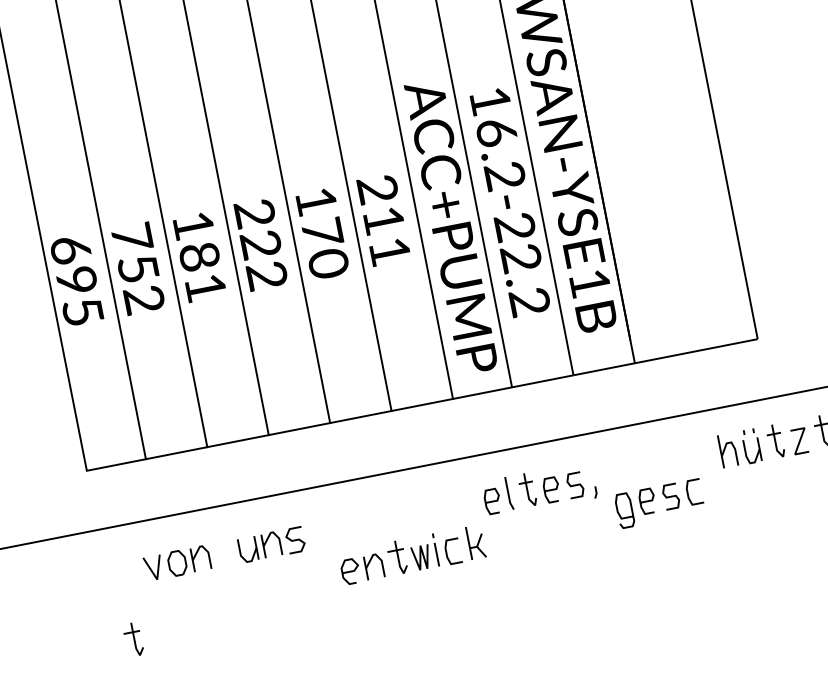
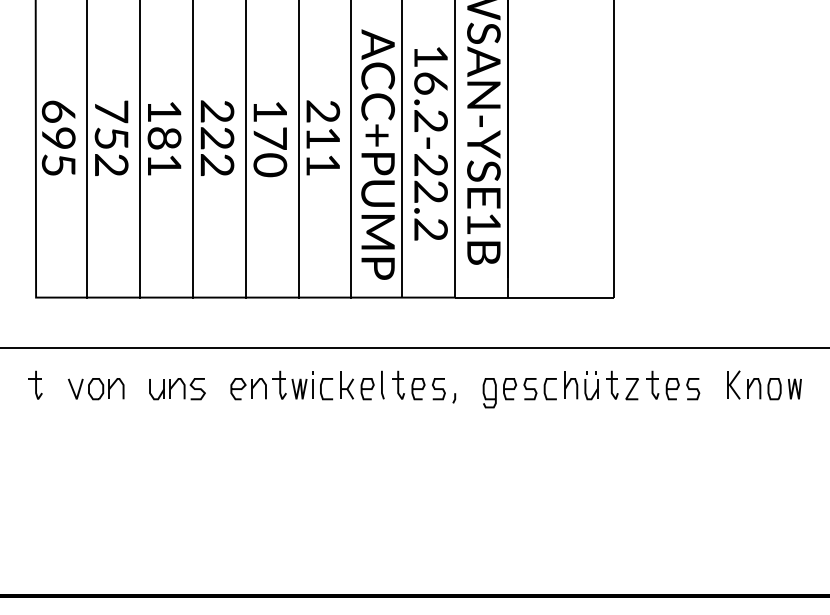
part: (653, 499) -> (515, 388), moved
part: (411, 555) -> (291, 385), moved
part: (133, 638) -> (35, 384), moved

